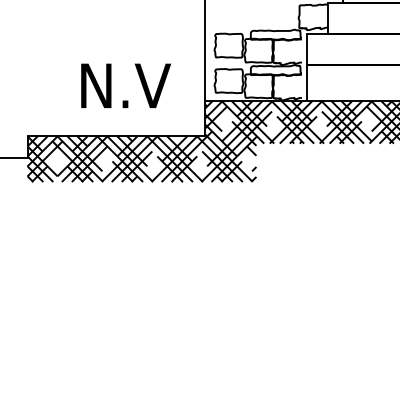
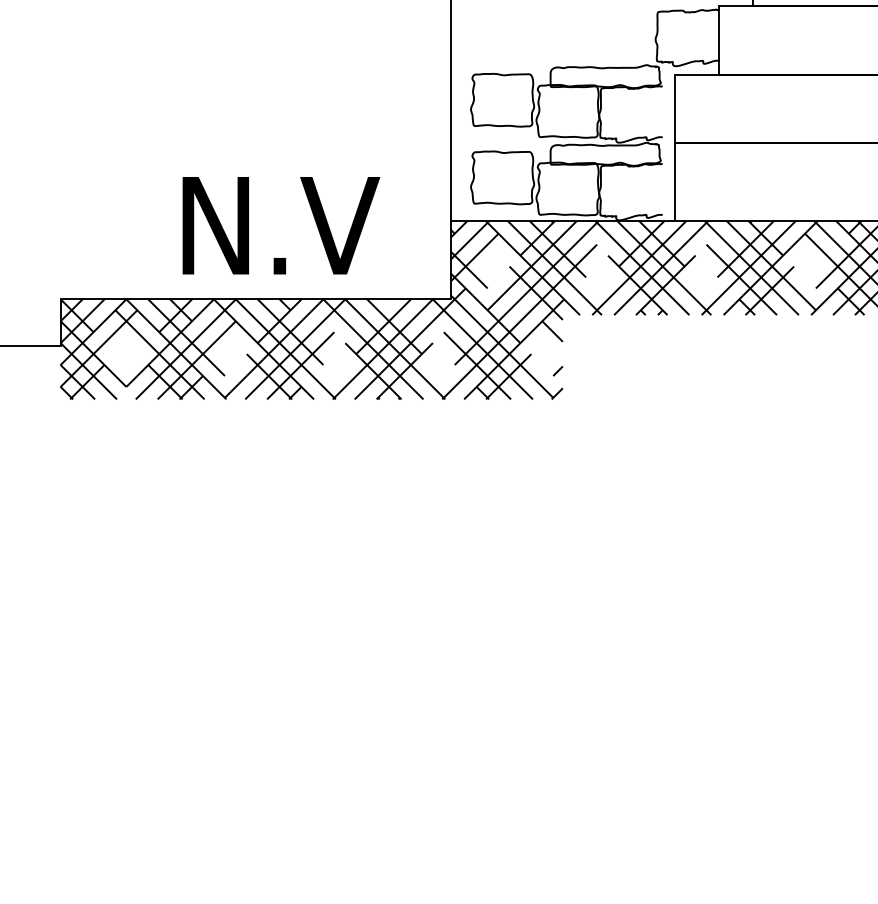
text: (125, 85) -> (279, 224), moved

